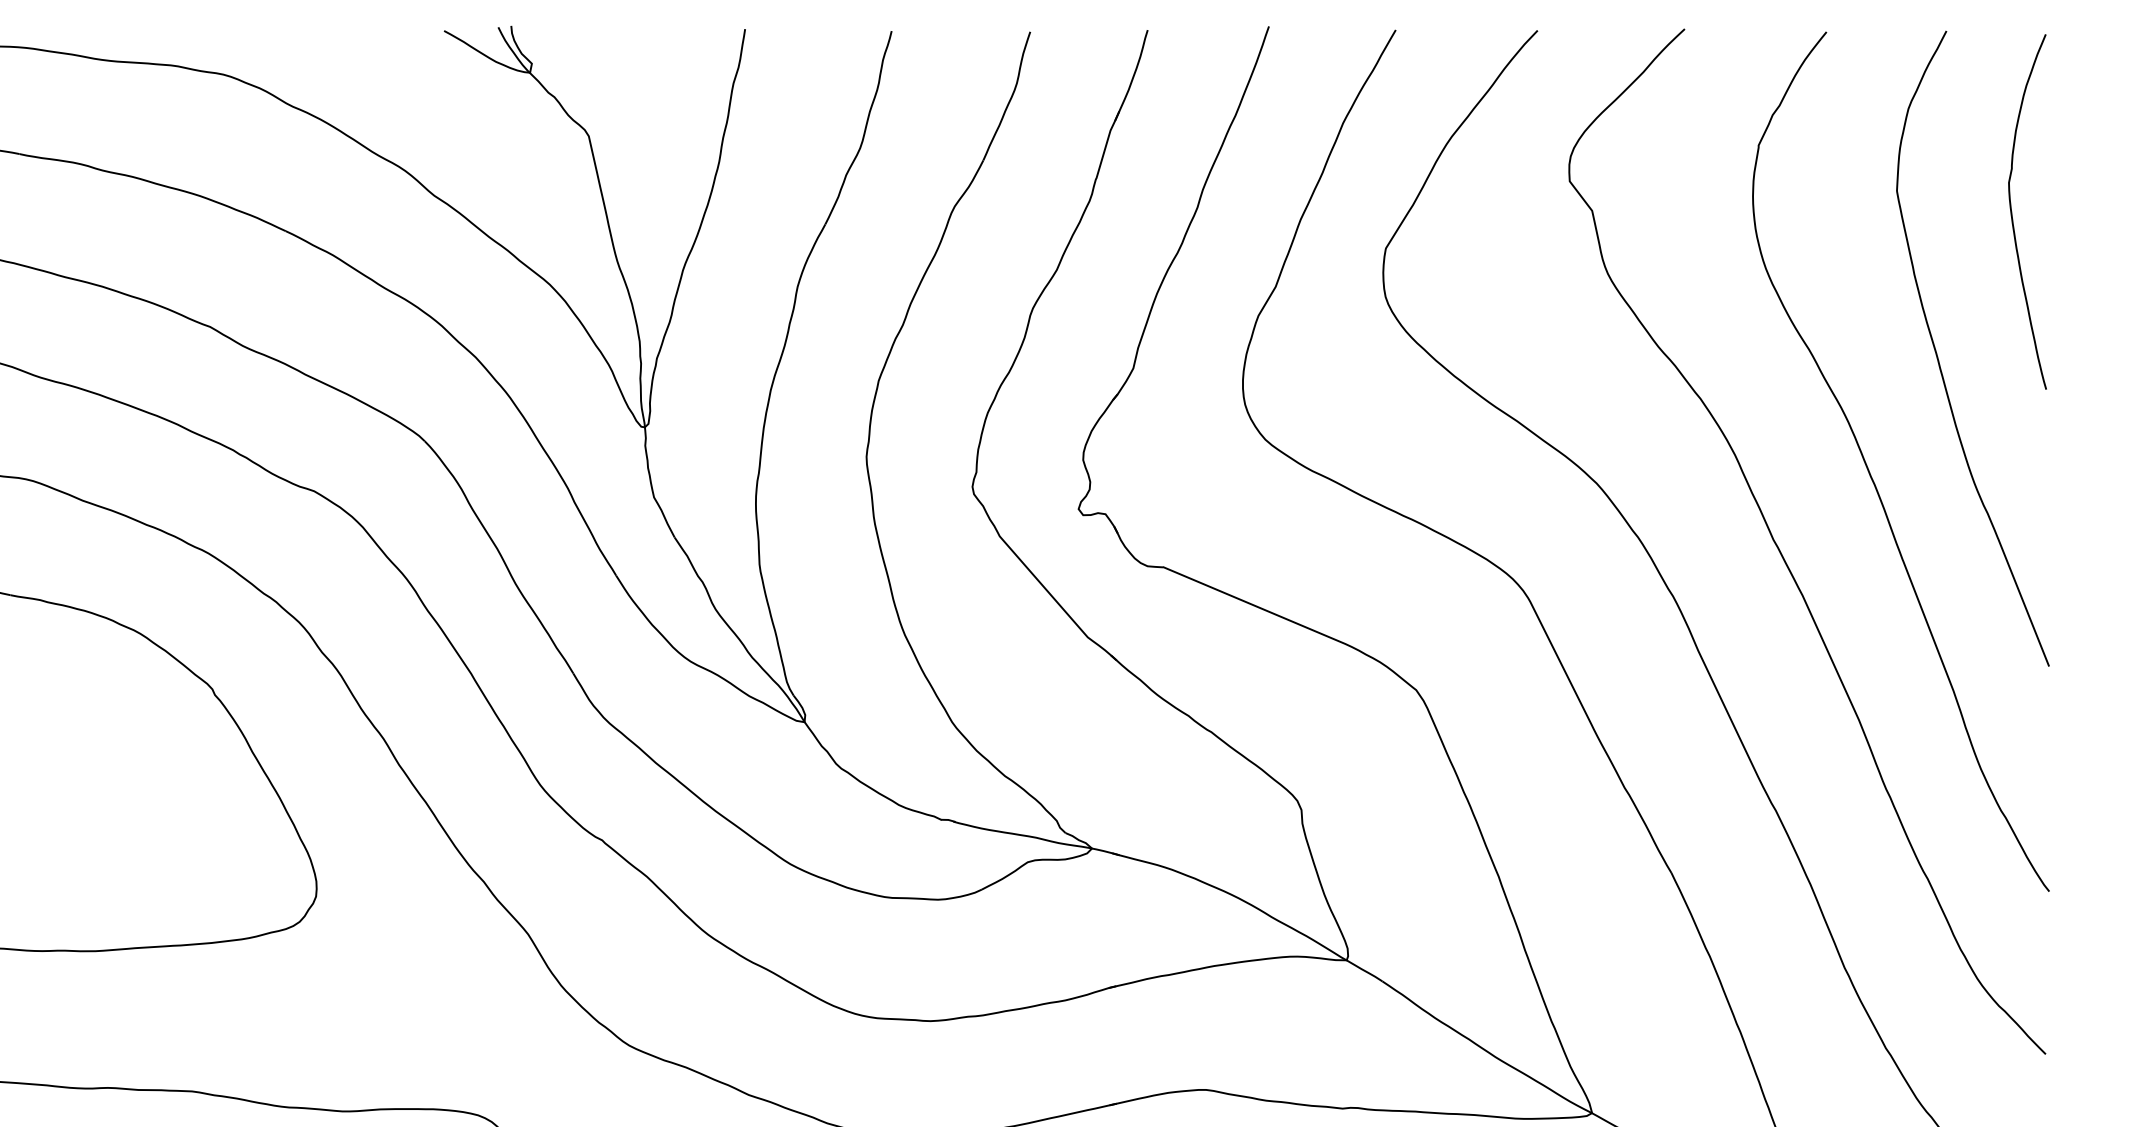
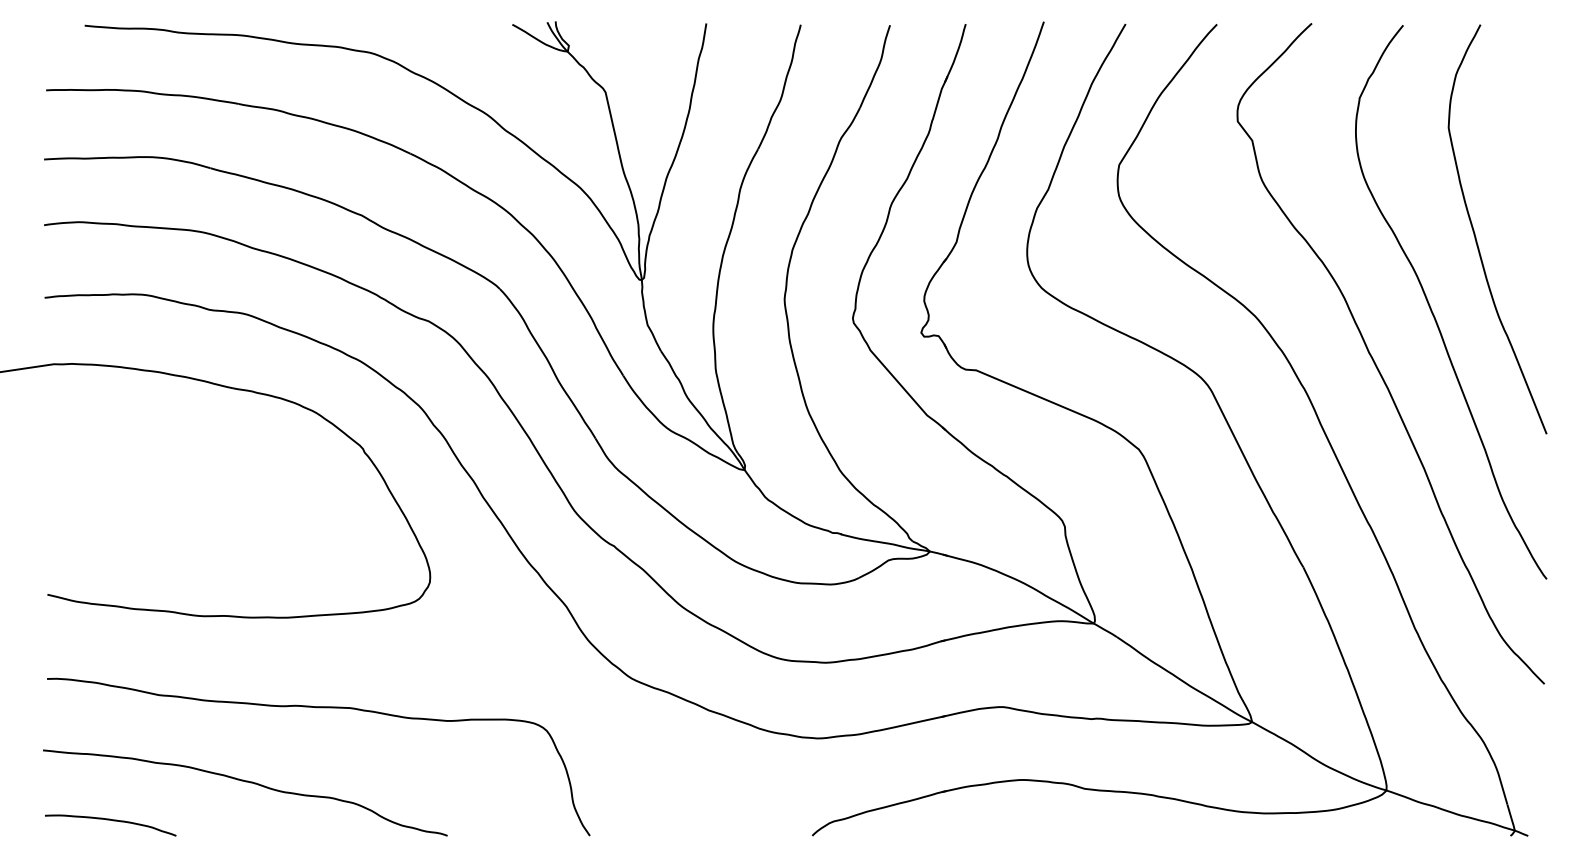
curve: (2013, 210) -> (1523, 140), removed

